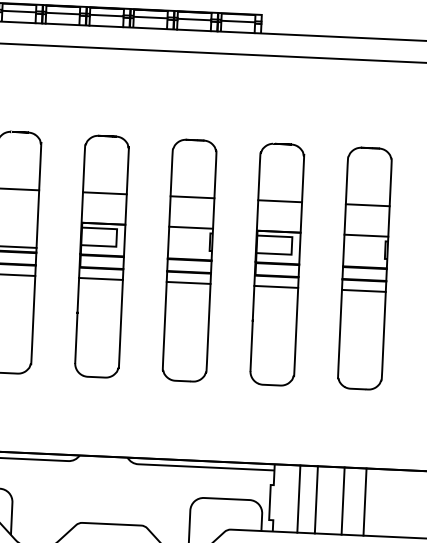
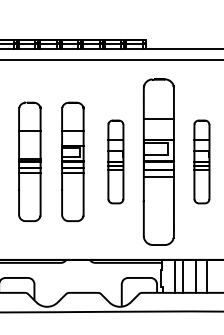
part: (188, 259) -> (115, 161), size x0.7
part: (276, 263) -> (158, 161), size x1.4
part: (364, 267) -> (201, 161), size x0.7

